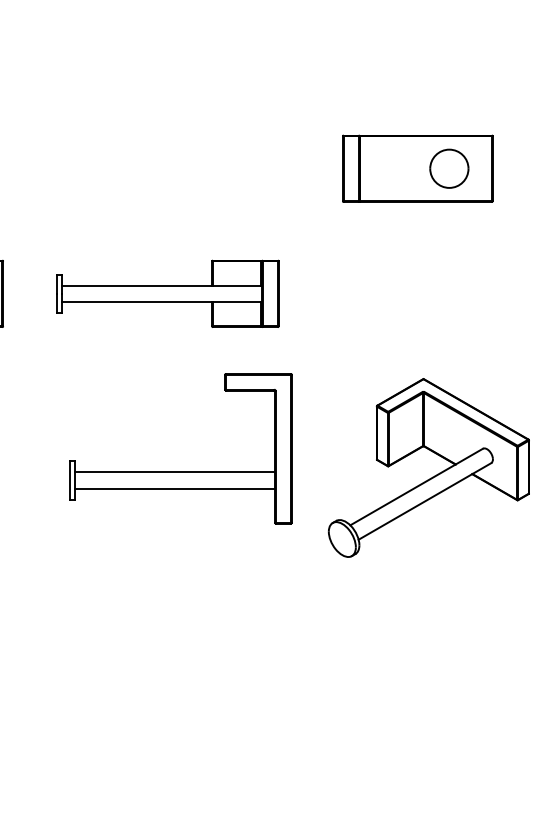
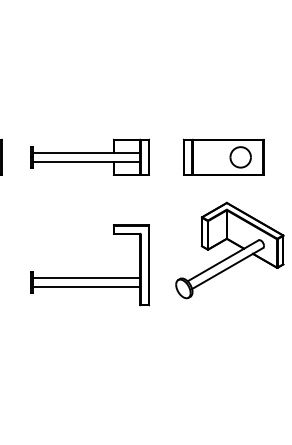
part: (417, 167) -> (223, 156), moved
part: (180, 471) -> (89, 277), moved

